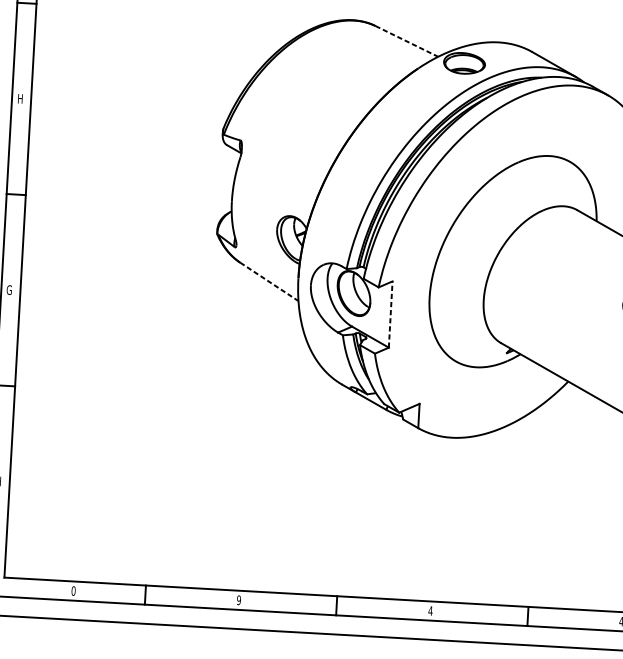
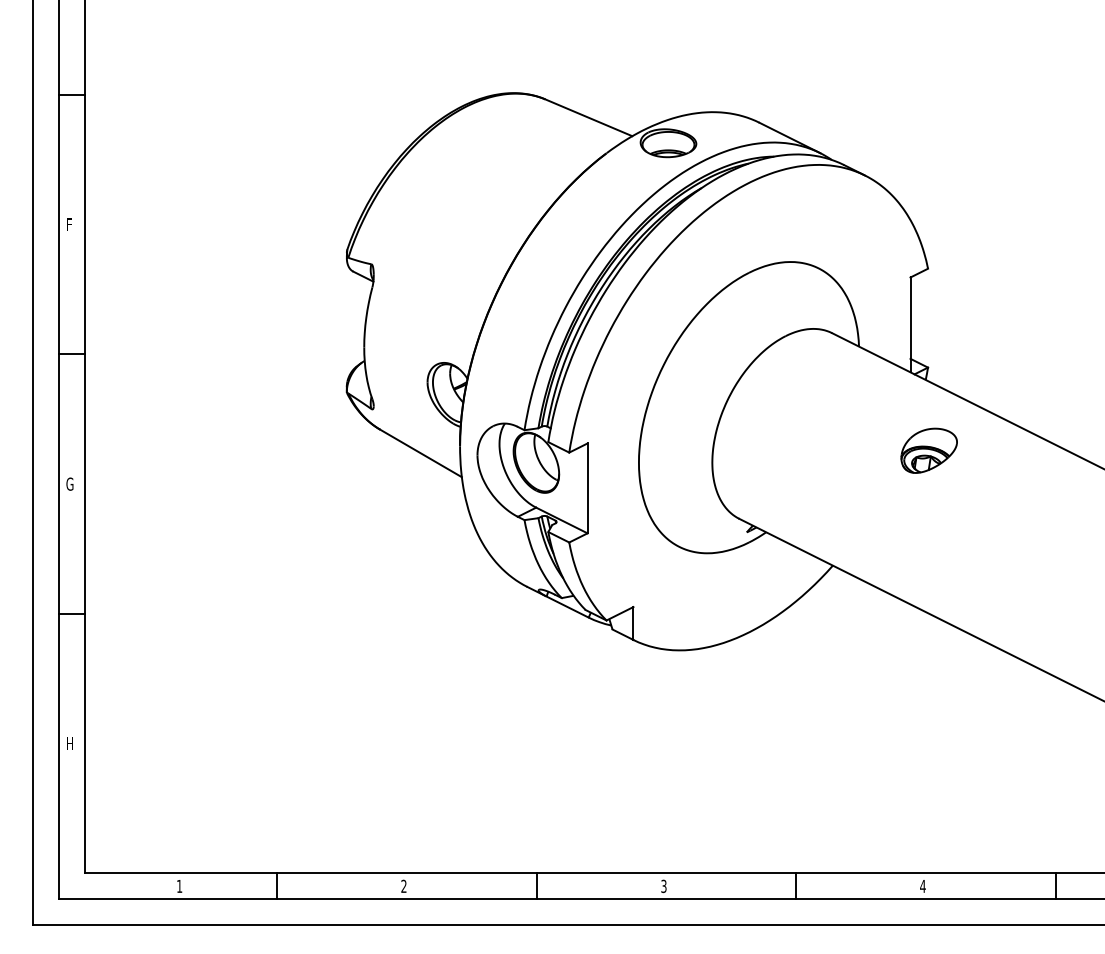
line: (407, 41) -> (589, 117), dashed -> solid
text: (20, 98) -> (70, 224), H -> F
line: (269, 281) -> (421, 453), dashed -> solid
line: (390, 314) -> (587, 488), dashed -> solid
text: (73, 590) -> (179, 885), 0 -> 1
text: (238, 600) -> (403, 886), 9 -> 2
text: (430, 611) -> (663, 886), 4 -> 3

